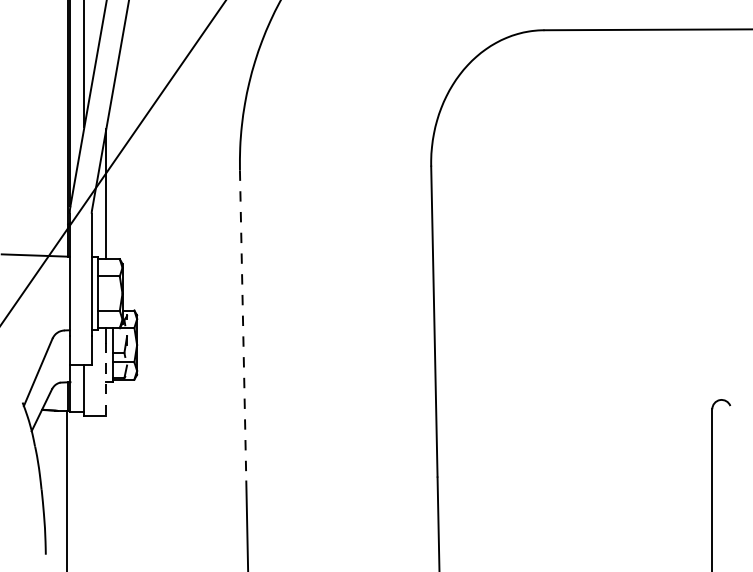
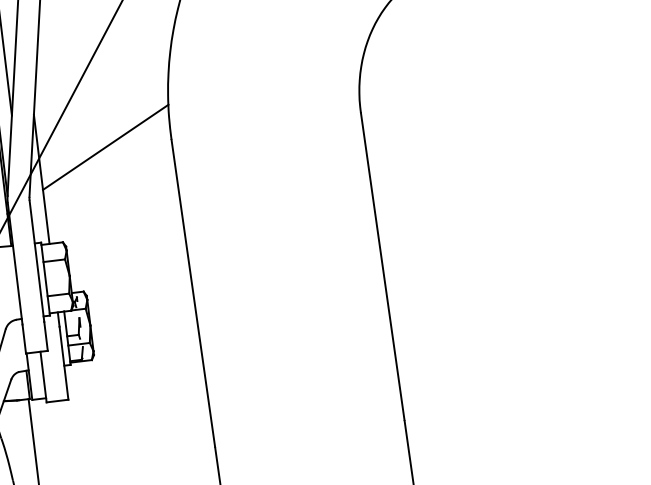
line: (173, 169) -> (105, 146), added
line: (243, 326) -> (193, 294), dashed -> solid
line: (106, 379) -> (64, 363), dashed -> solid

